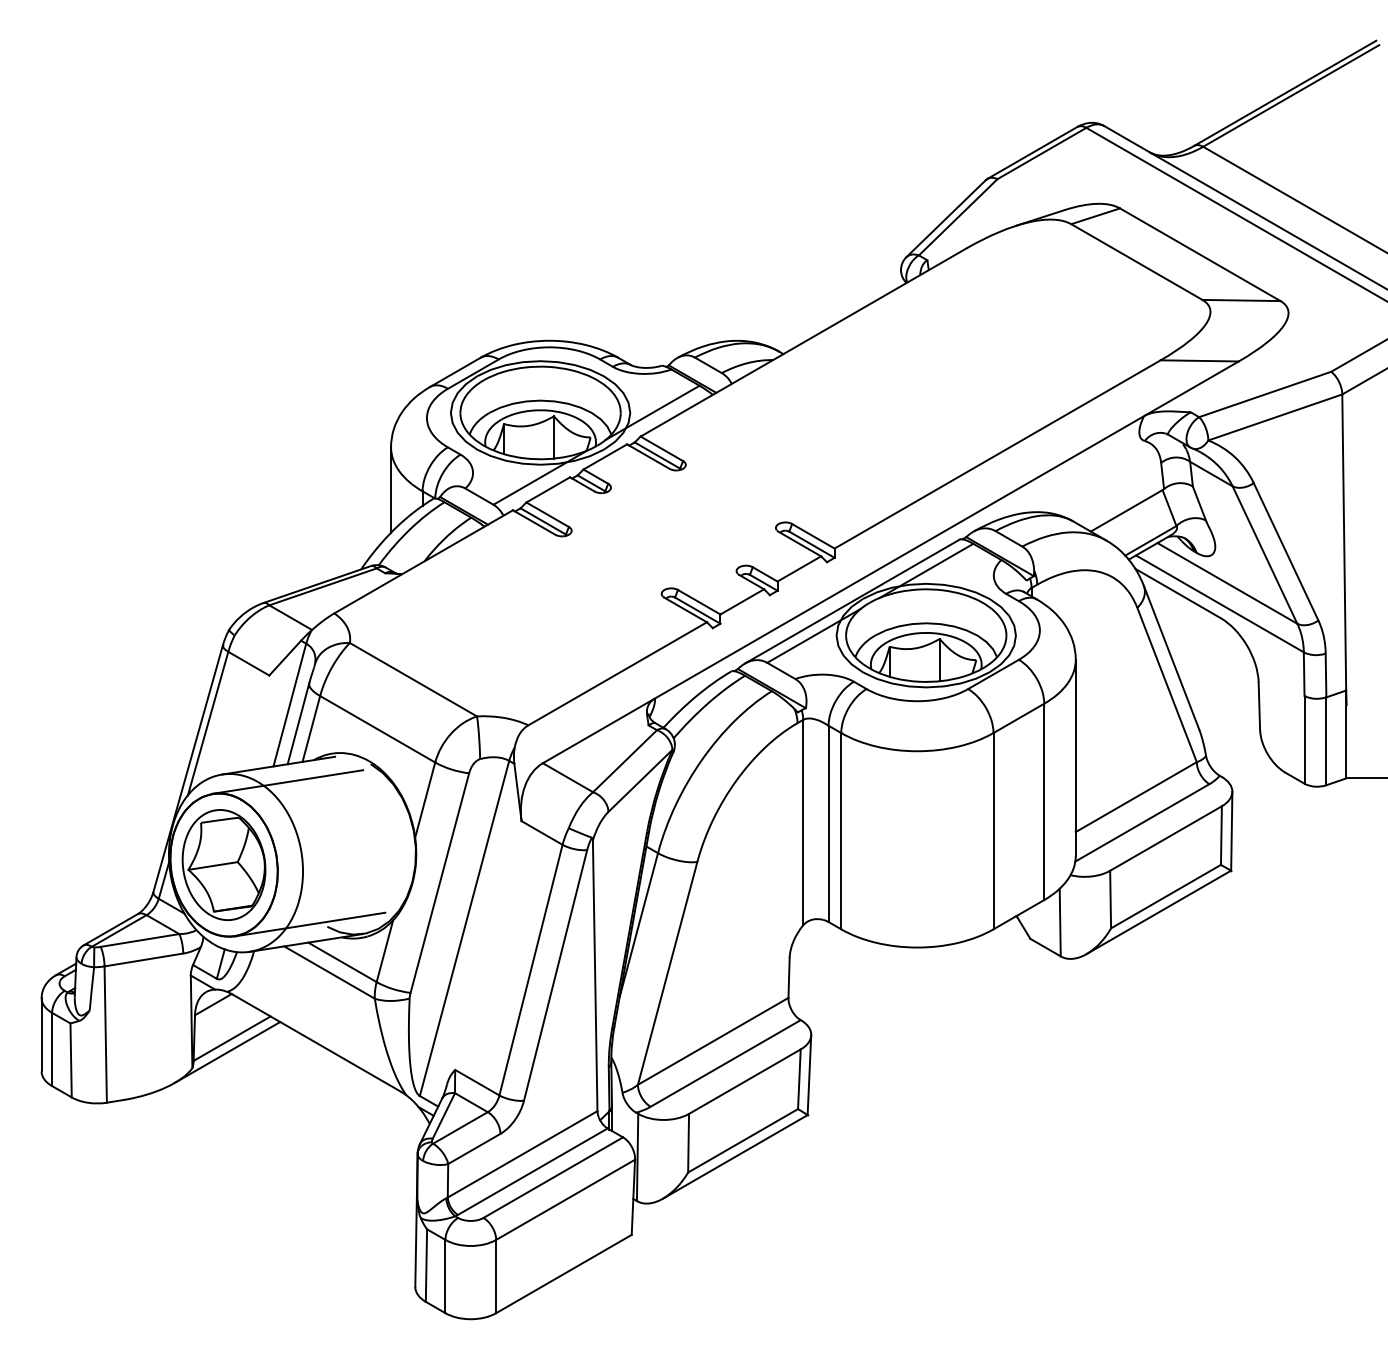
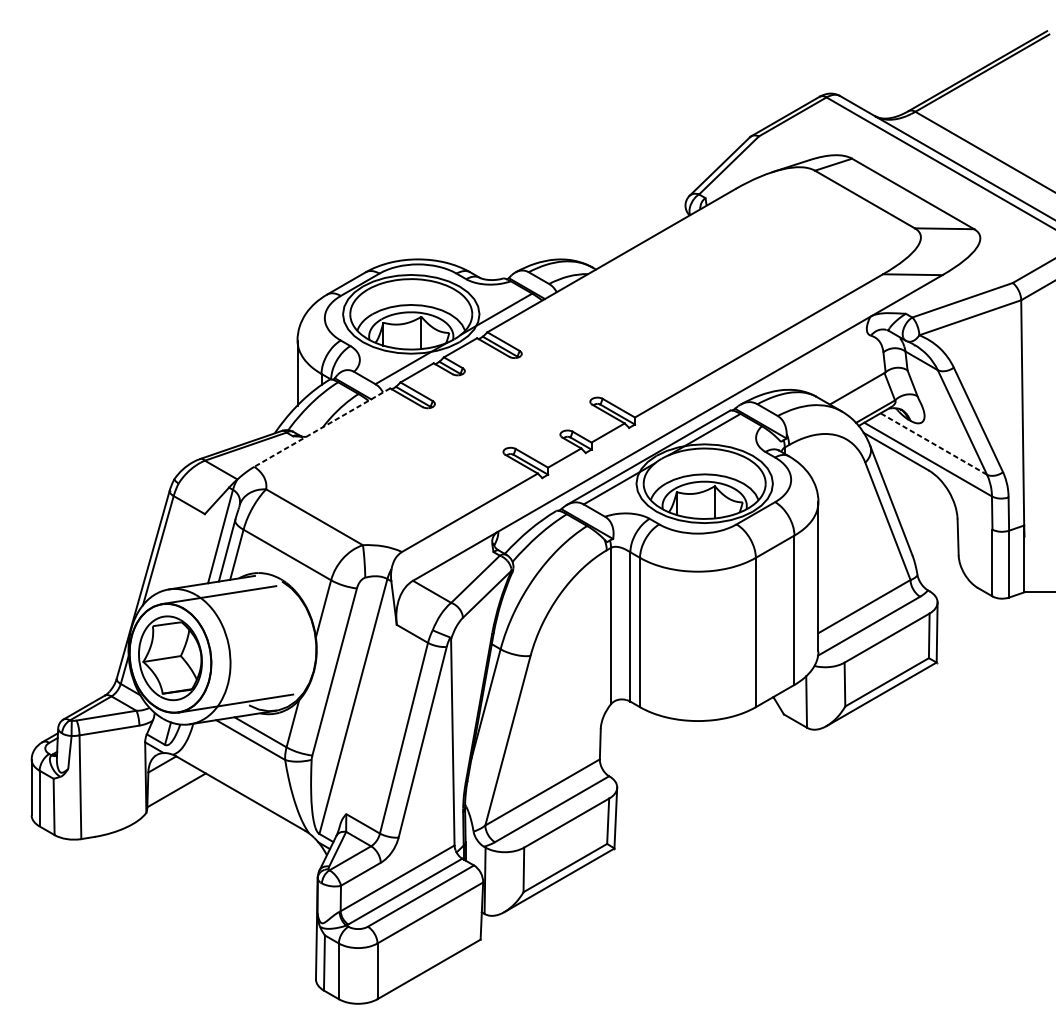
line: (423, 562) -> (322, 428), solid -> dashed
line: (1227, 583) -> (933, 444), solid -> dashed
line: (227, 1052) -> (173, 800), removed

